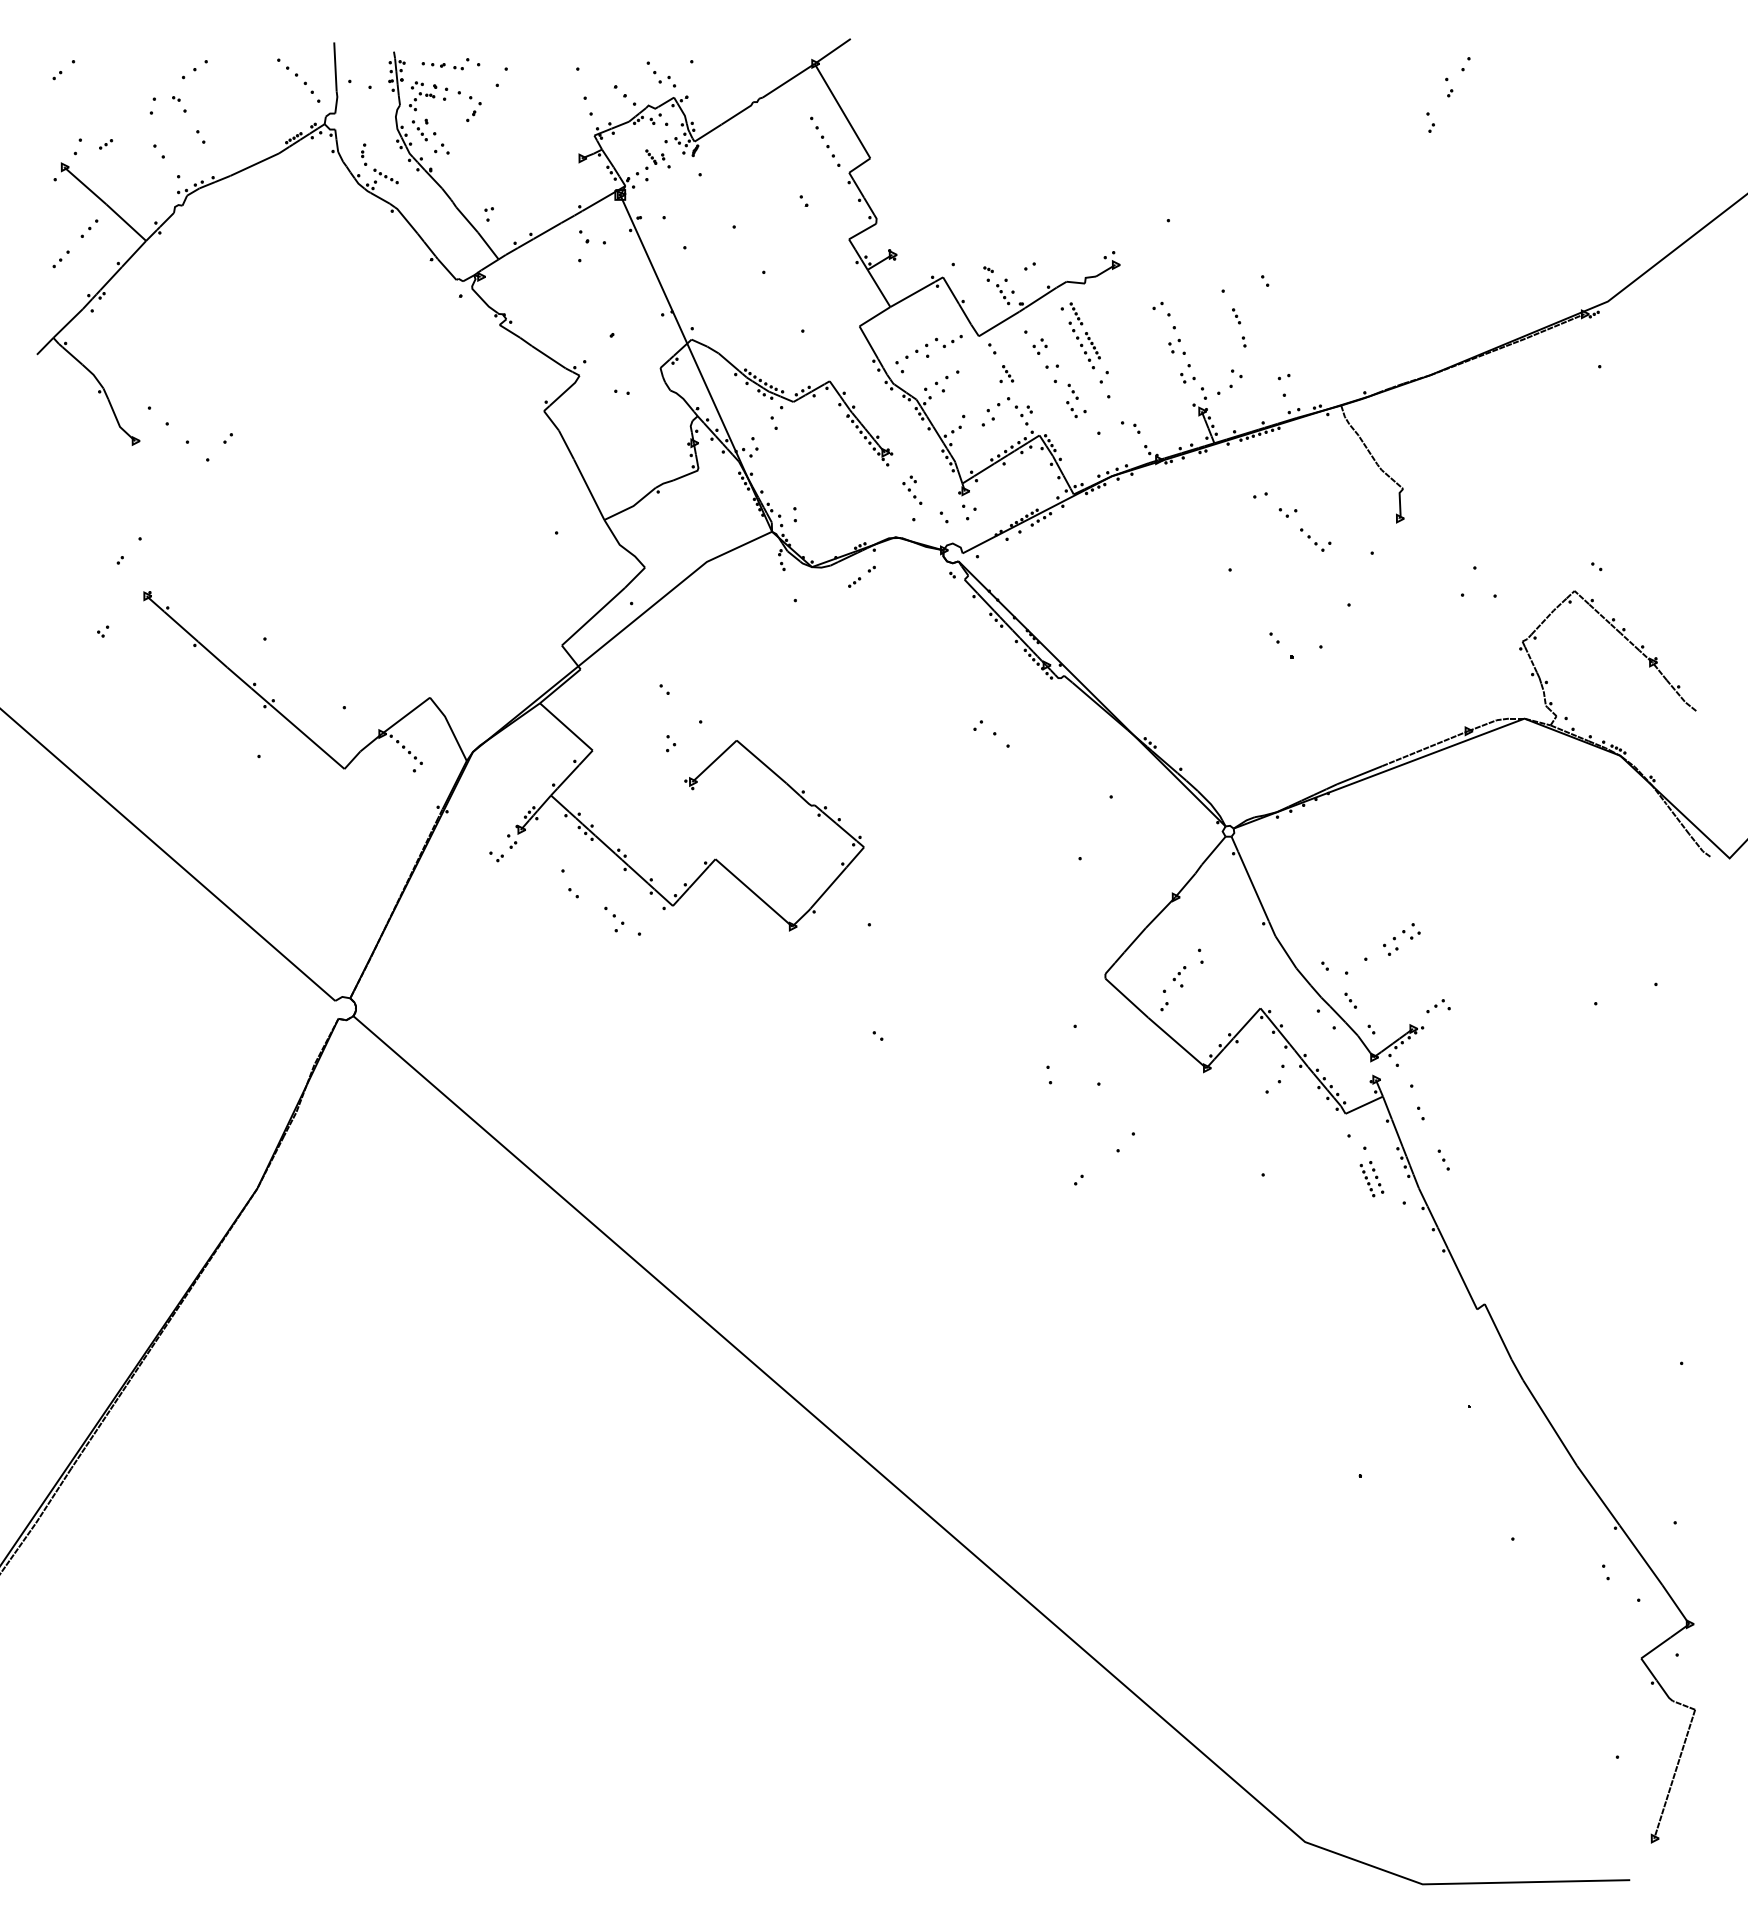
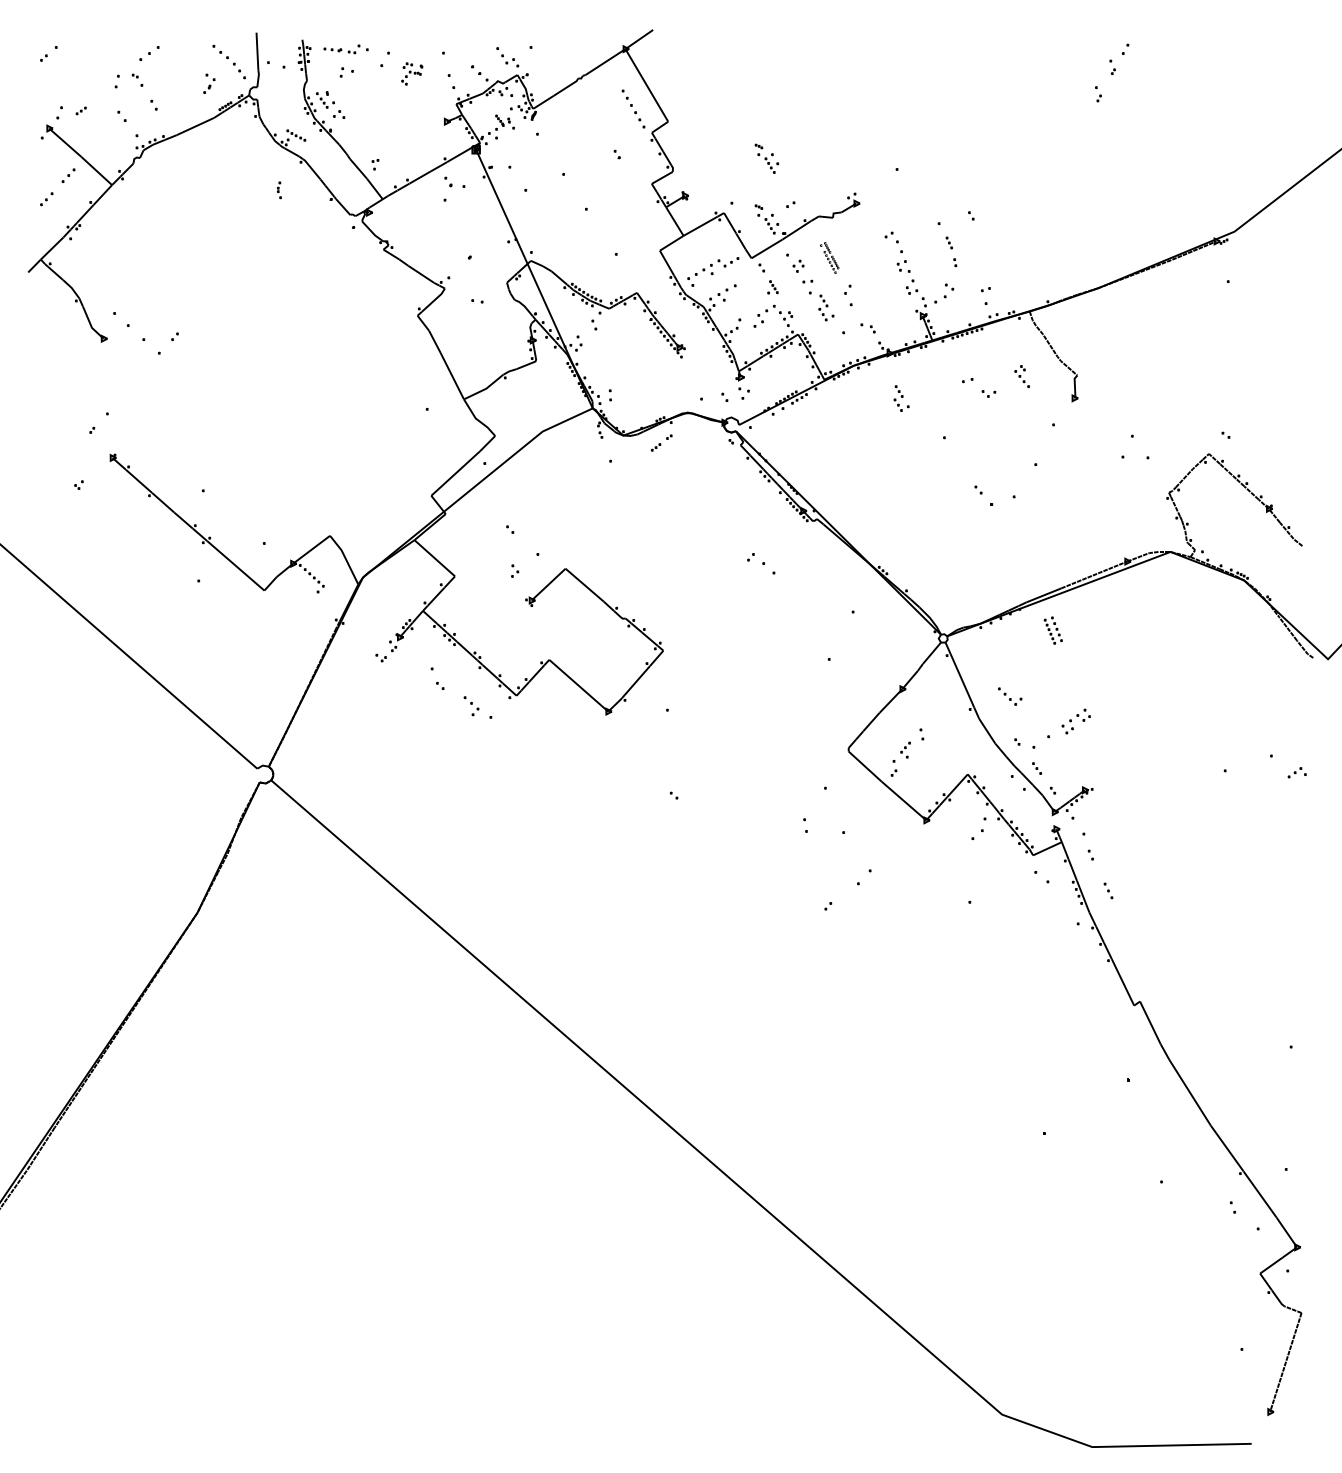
part: (422, 96) -> (411, 74), moved
part: (473, 108) -> (209, 83), moved
part: (364, 154) -> (279, 190), moved
part: (998, 206) -> (766, 158), added
part: (1080, 335) -> (829, 257), size x0.6
part: (912, 489) -> (1022, 375), moved
part: (1174, 518) -> (901, 398), added
part: (1315, 539) -> (1010, 696), moved
part: (1438, 1006) -> (1297, 772), moved
part: (1371, 1179) -> (1053, 630), moved

